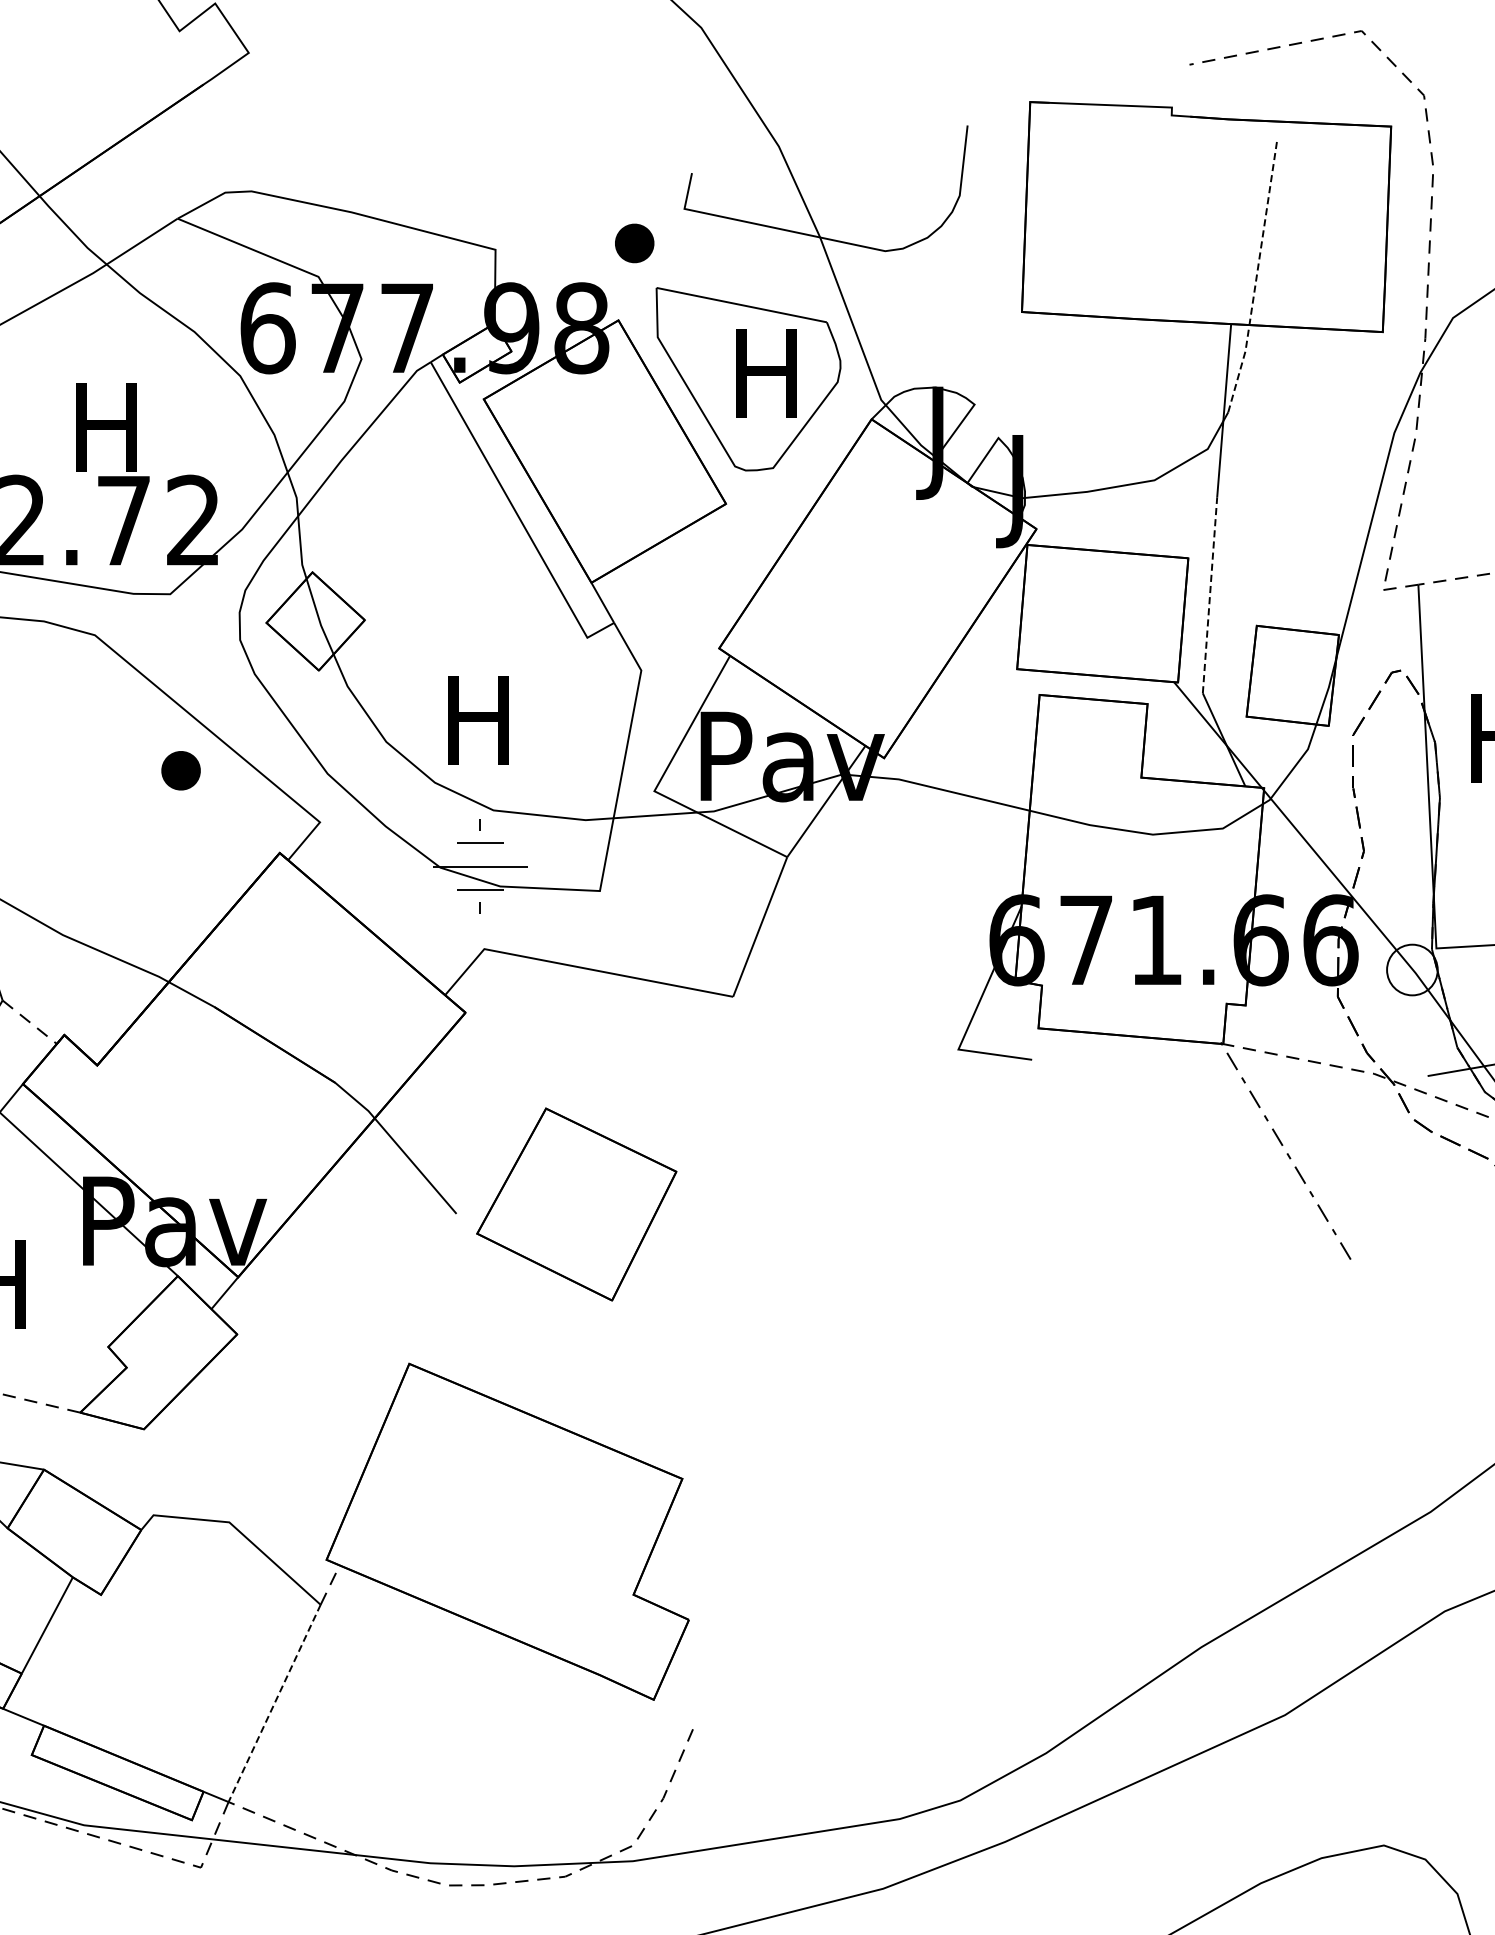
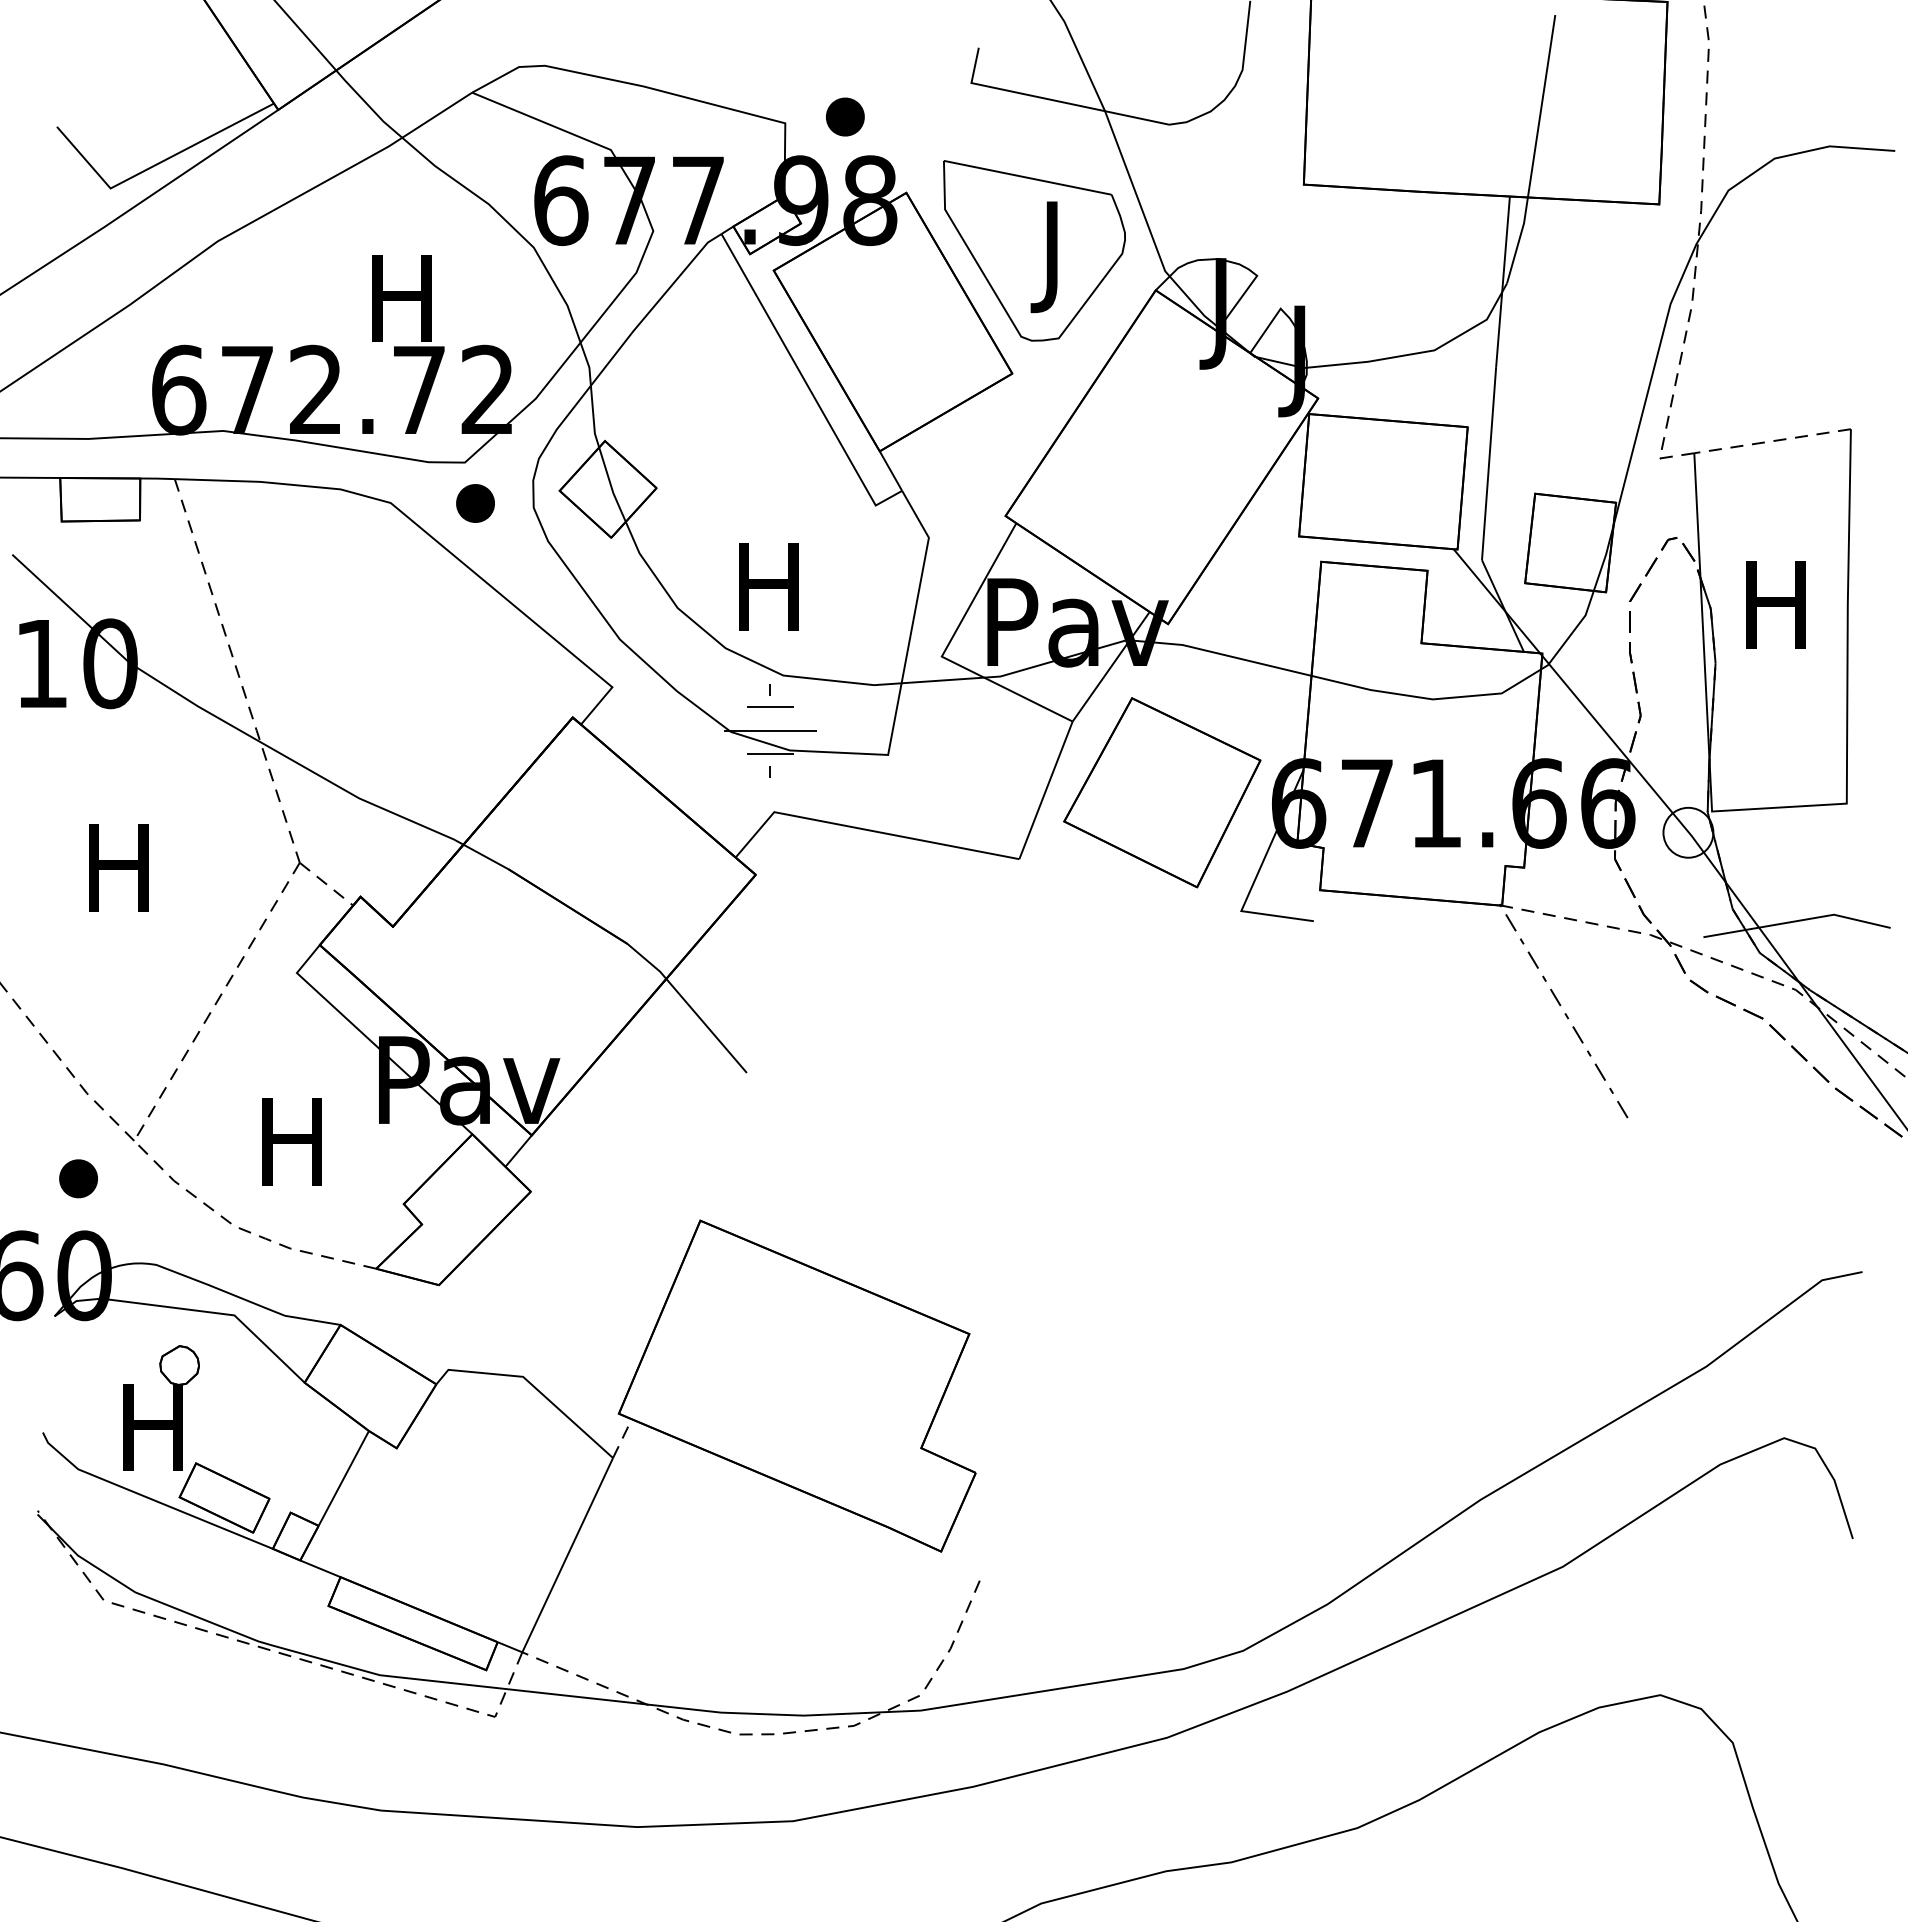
part: (634, 242) -> (845, 116), moved
line: (1257, 277) -> (1535, 150), dashed -> solid
text: (765, 386) -> (1051, 257), H -> J
line: (1210, 595) -> (1489, 463), dashed -> solid
part: (181, 770) -> (475, 503), moved
part: (576, 1204) -> (1162, 792), moved
line: (274, 1703) -> (567, 1555), dashed -> solid

